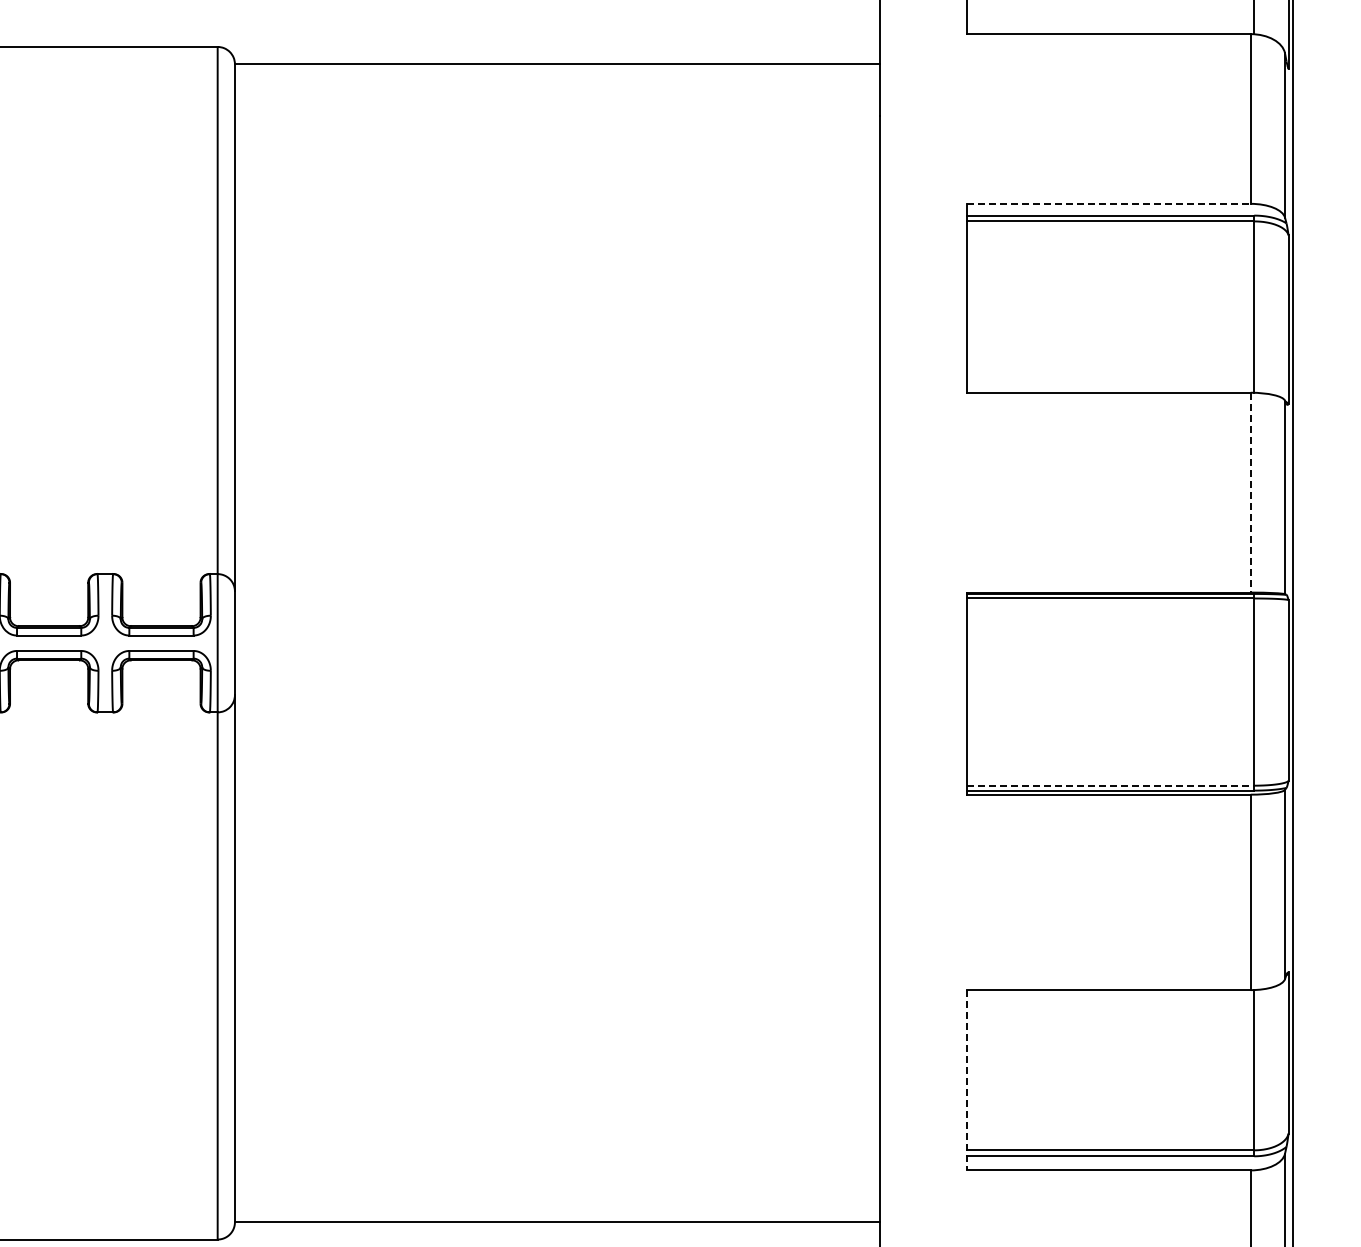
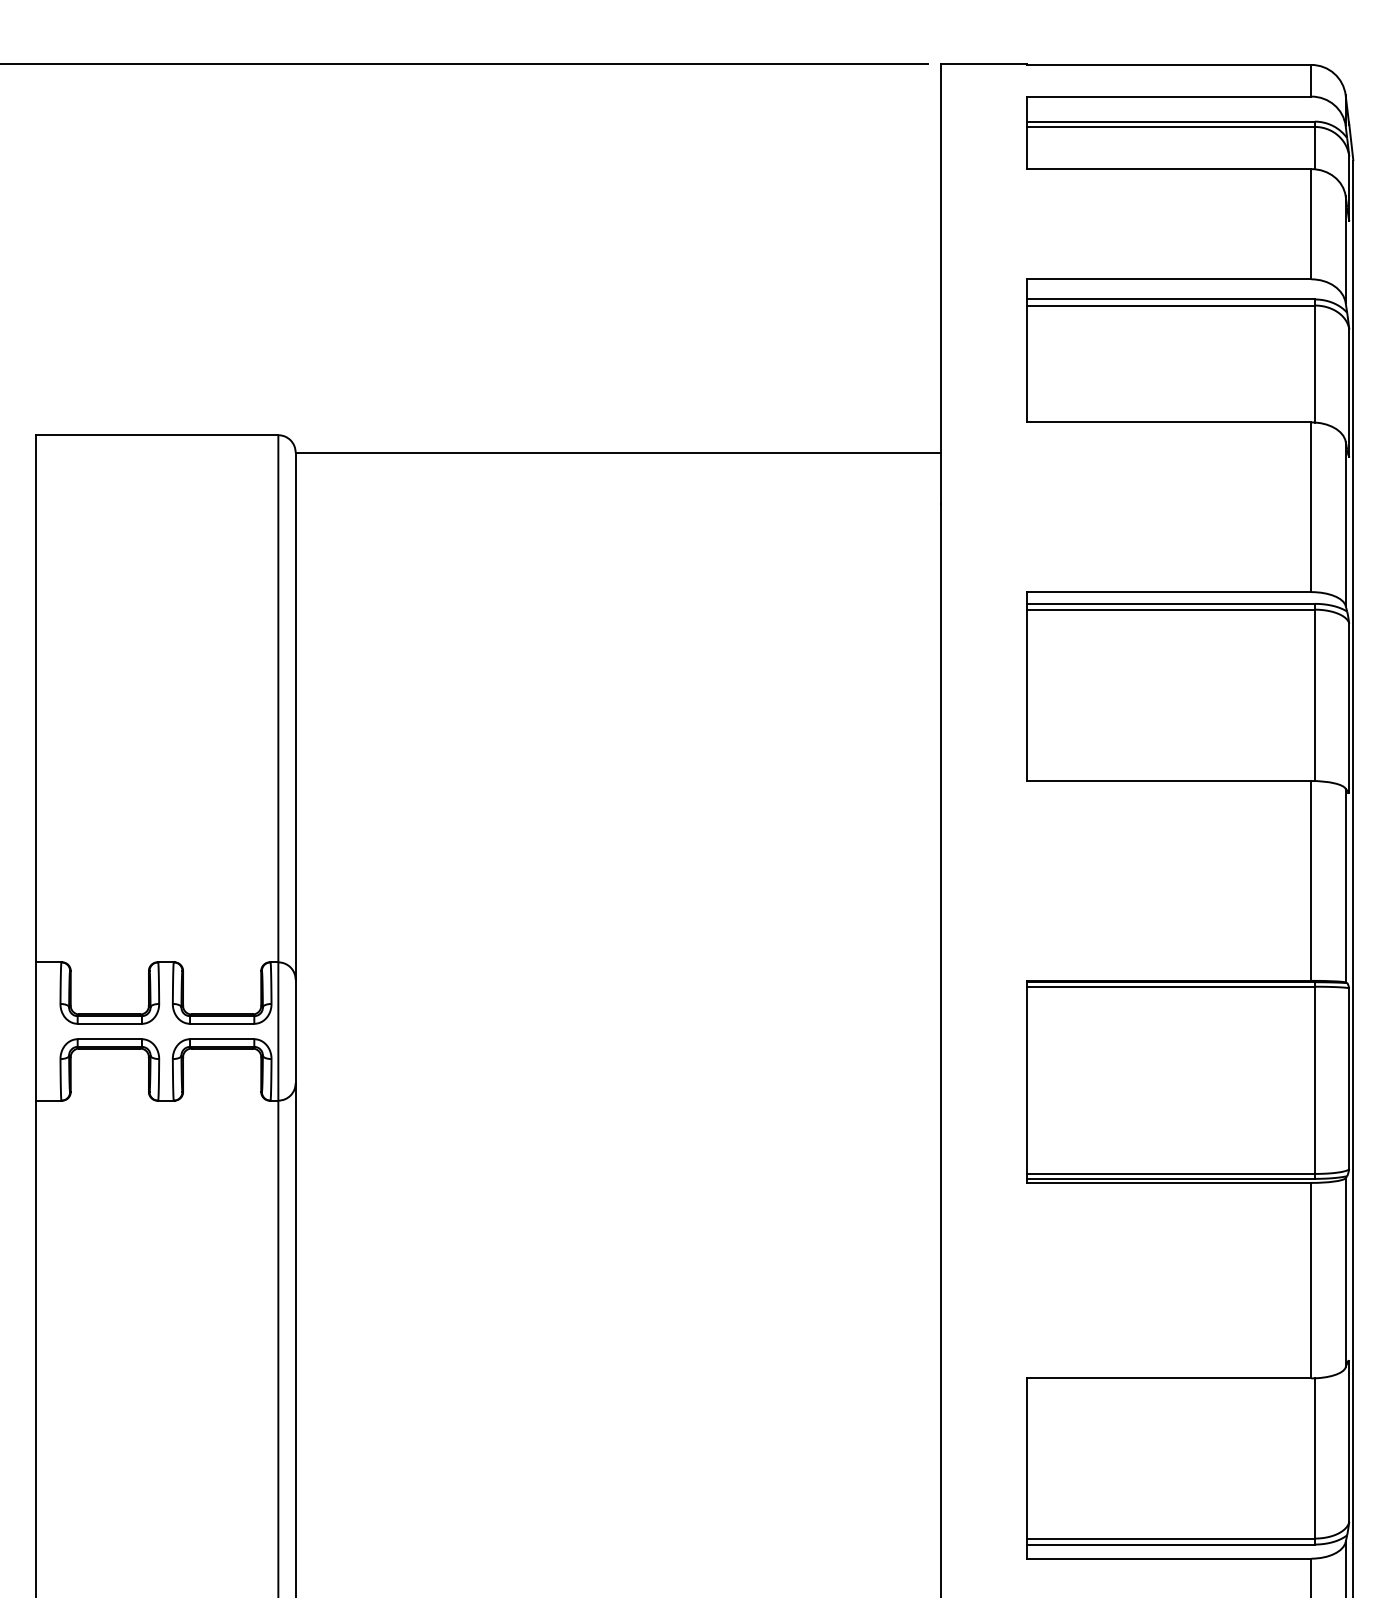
line: (1108, 204) -> (1169, 592), dashed -> solid
line: (1250, 492) -> (1311, 880), dashed -> solid
line: (1110, 785) -> (1171, 1173), dashed -> solid
line: (966, 1081) -> (1027, 1469), dashed -> solid

